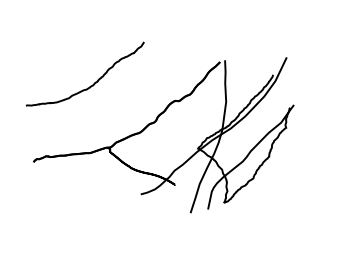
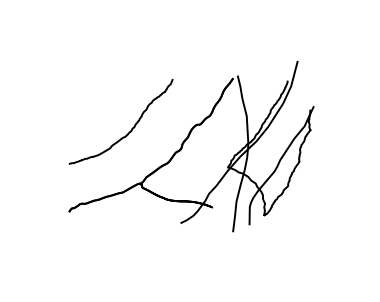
curve: (94, 82) -> (131, 128), moved

